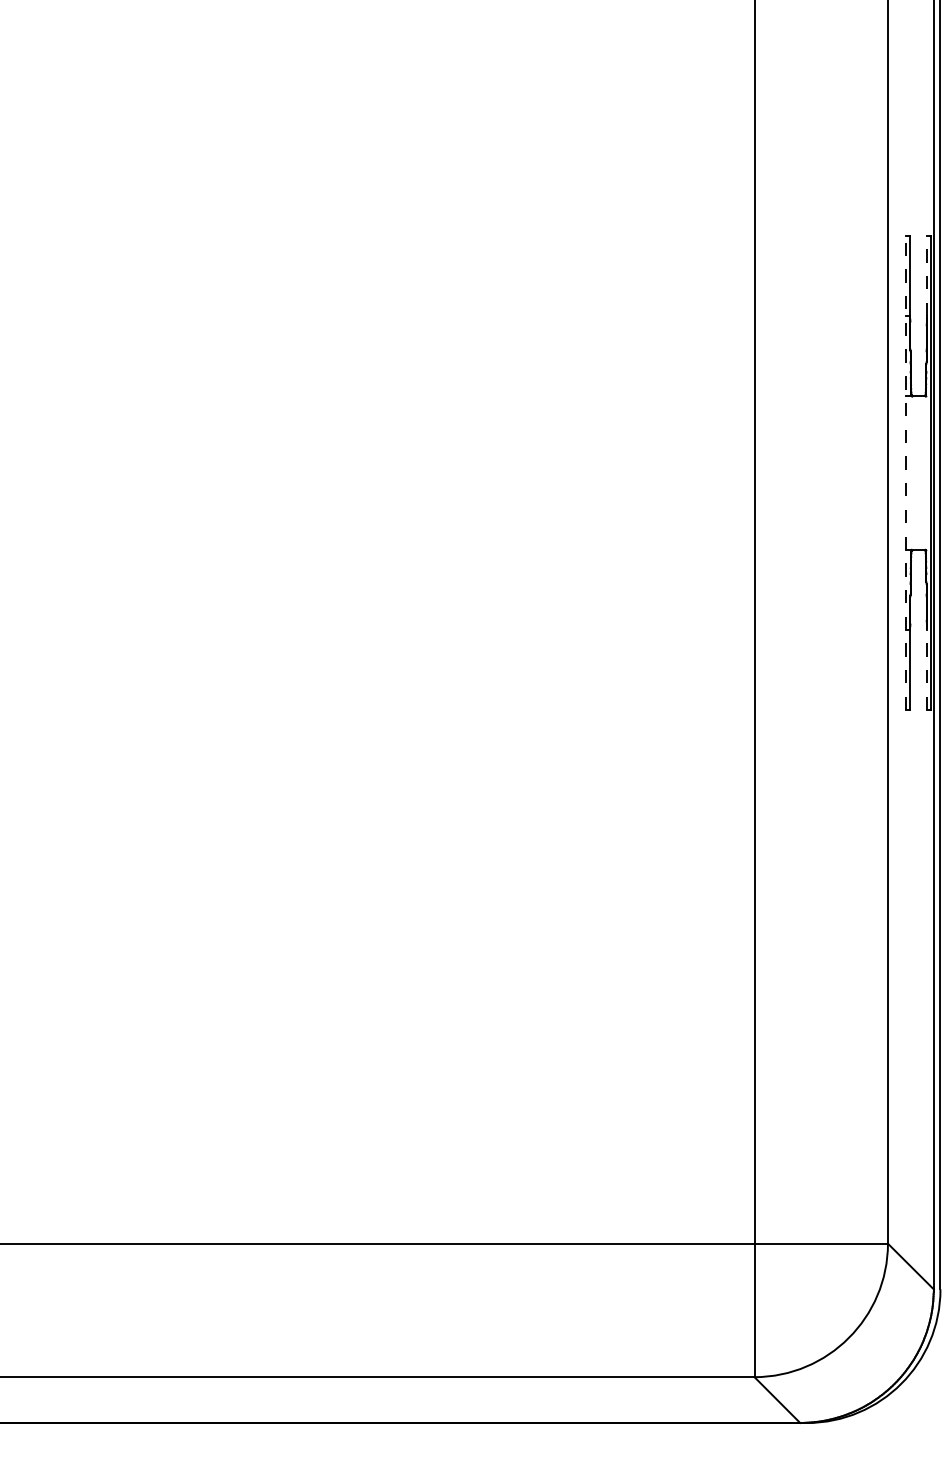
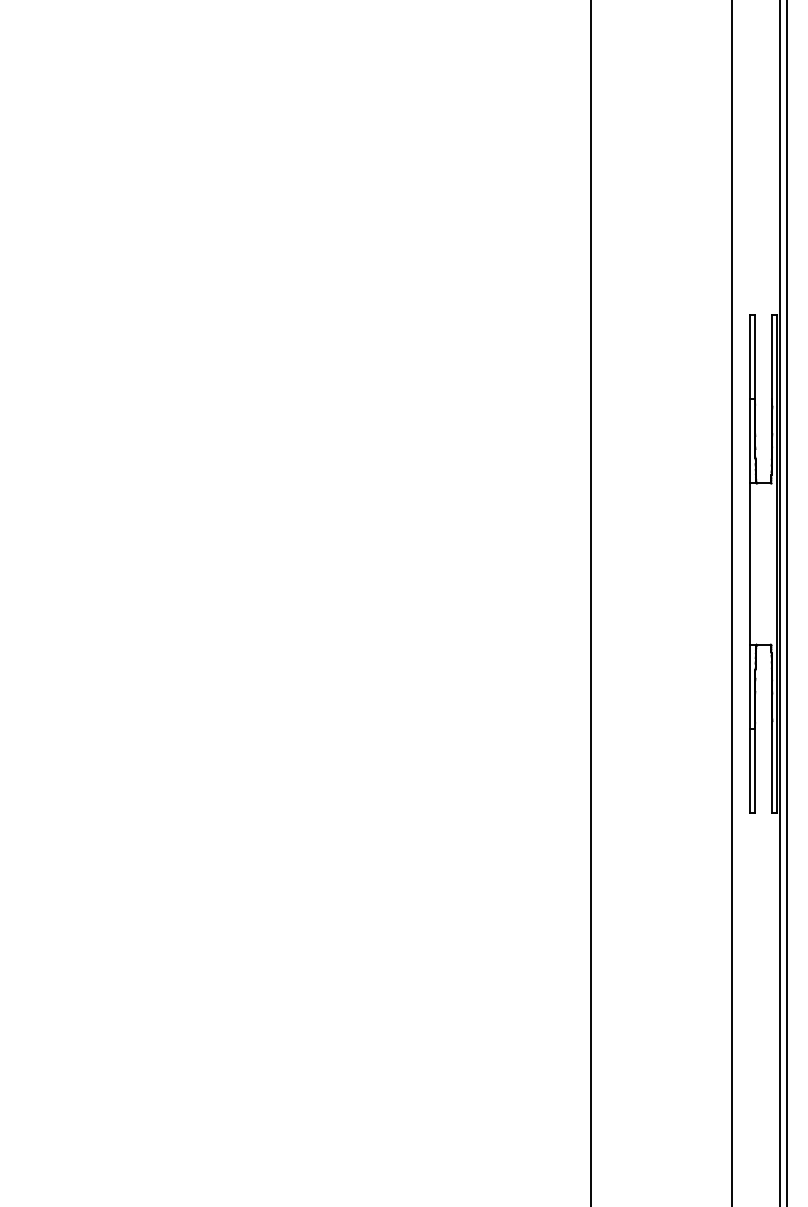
line: (926, 275) -> (772, 356), dashed -> solid
line: (905, 472) -> (749, 563), dashed -> solid
line: (926, 669) -> (772, 770), dashed -> solid

